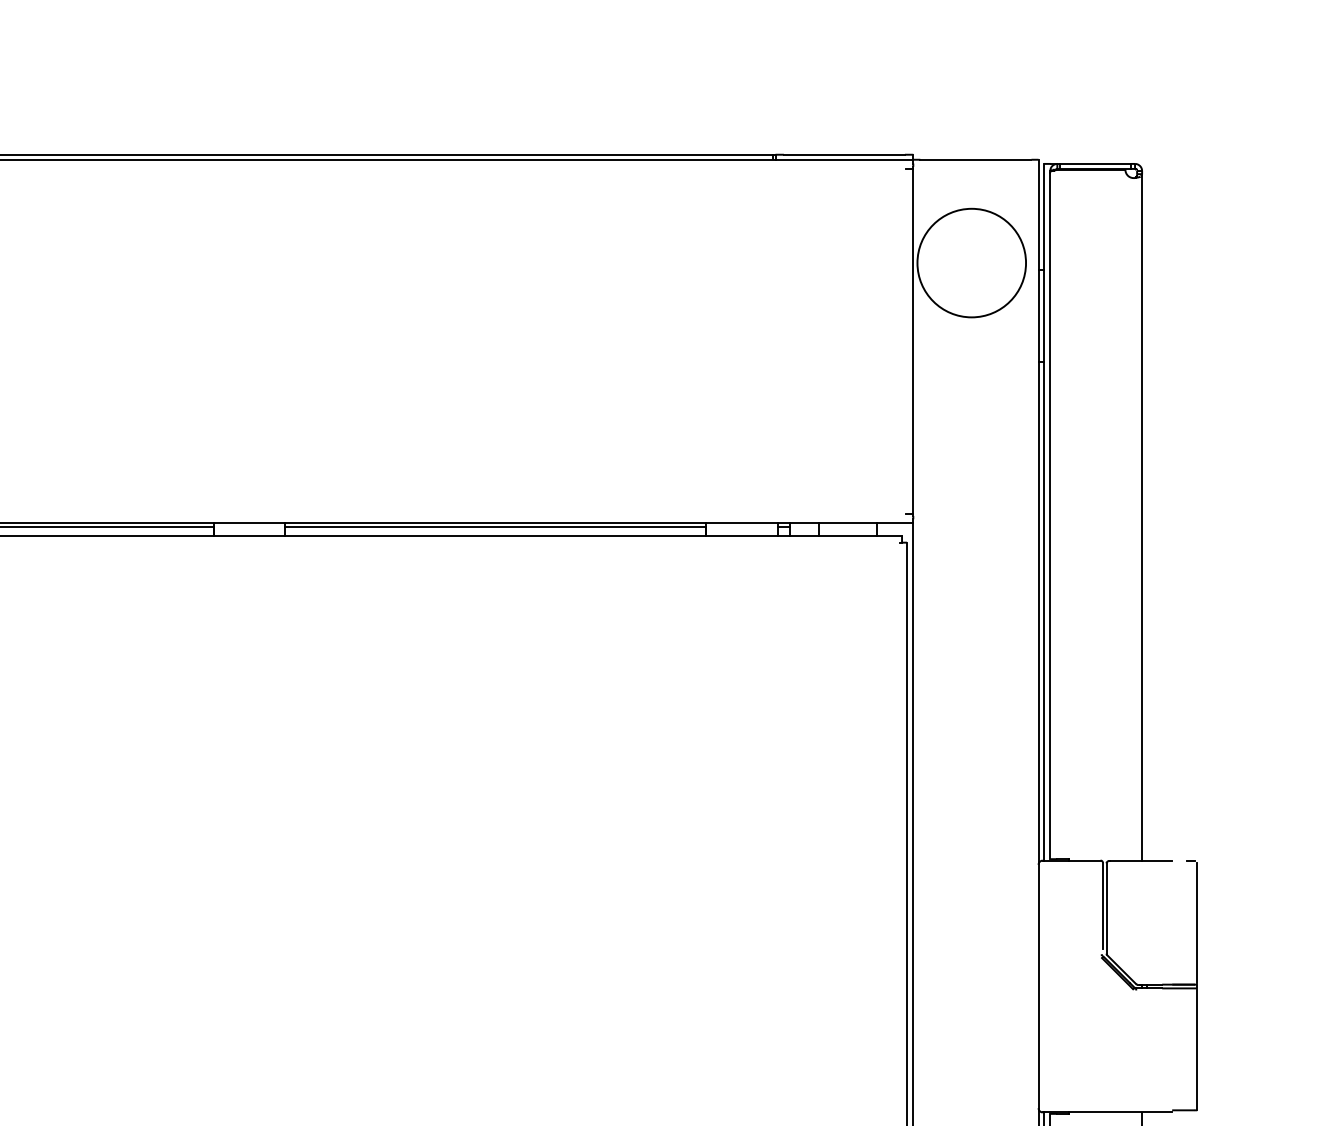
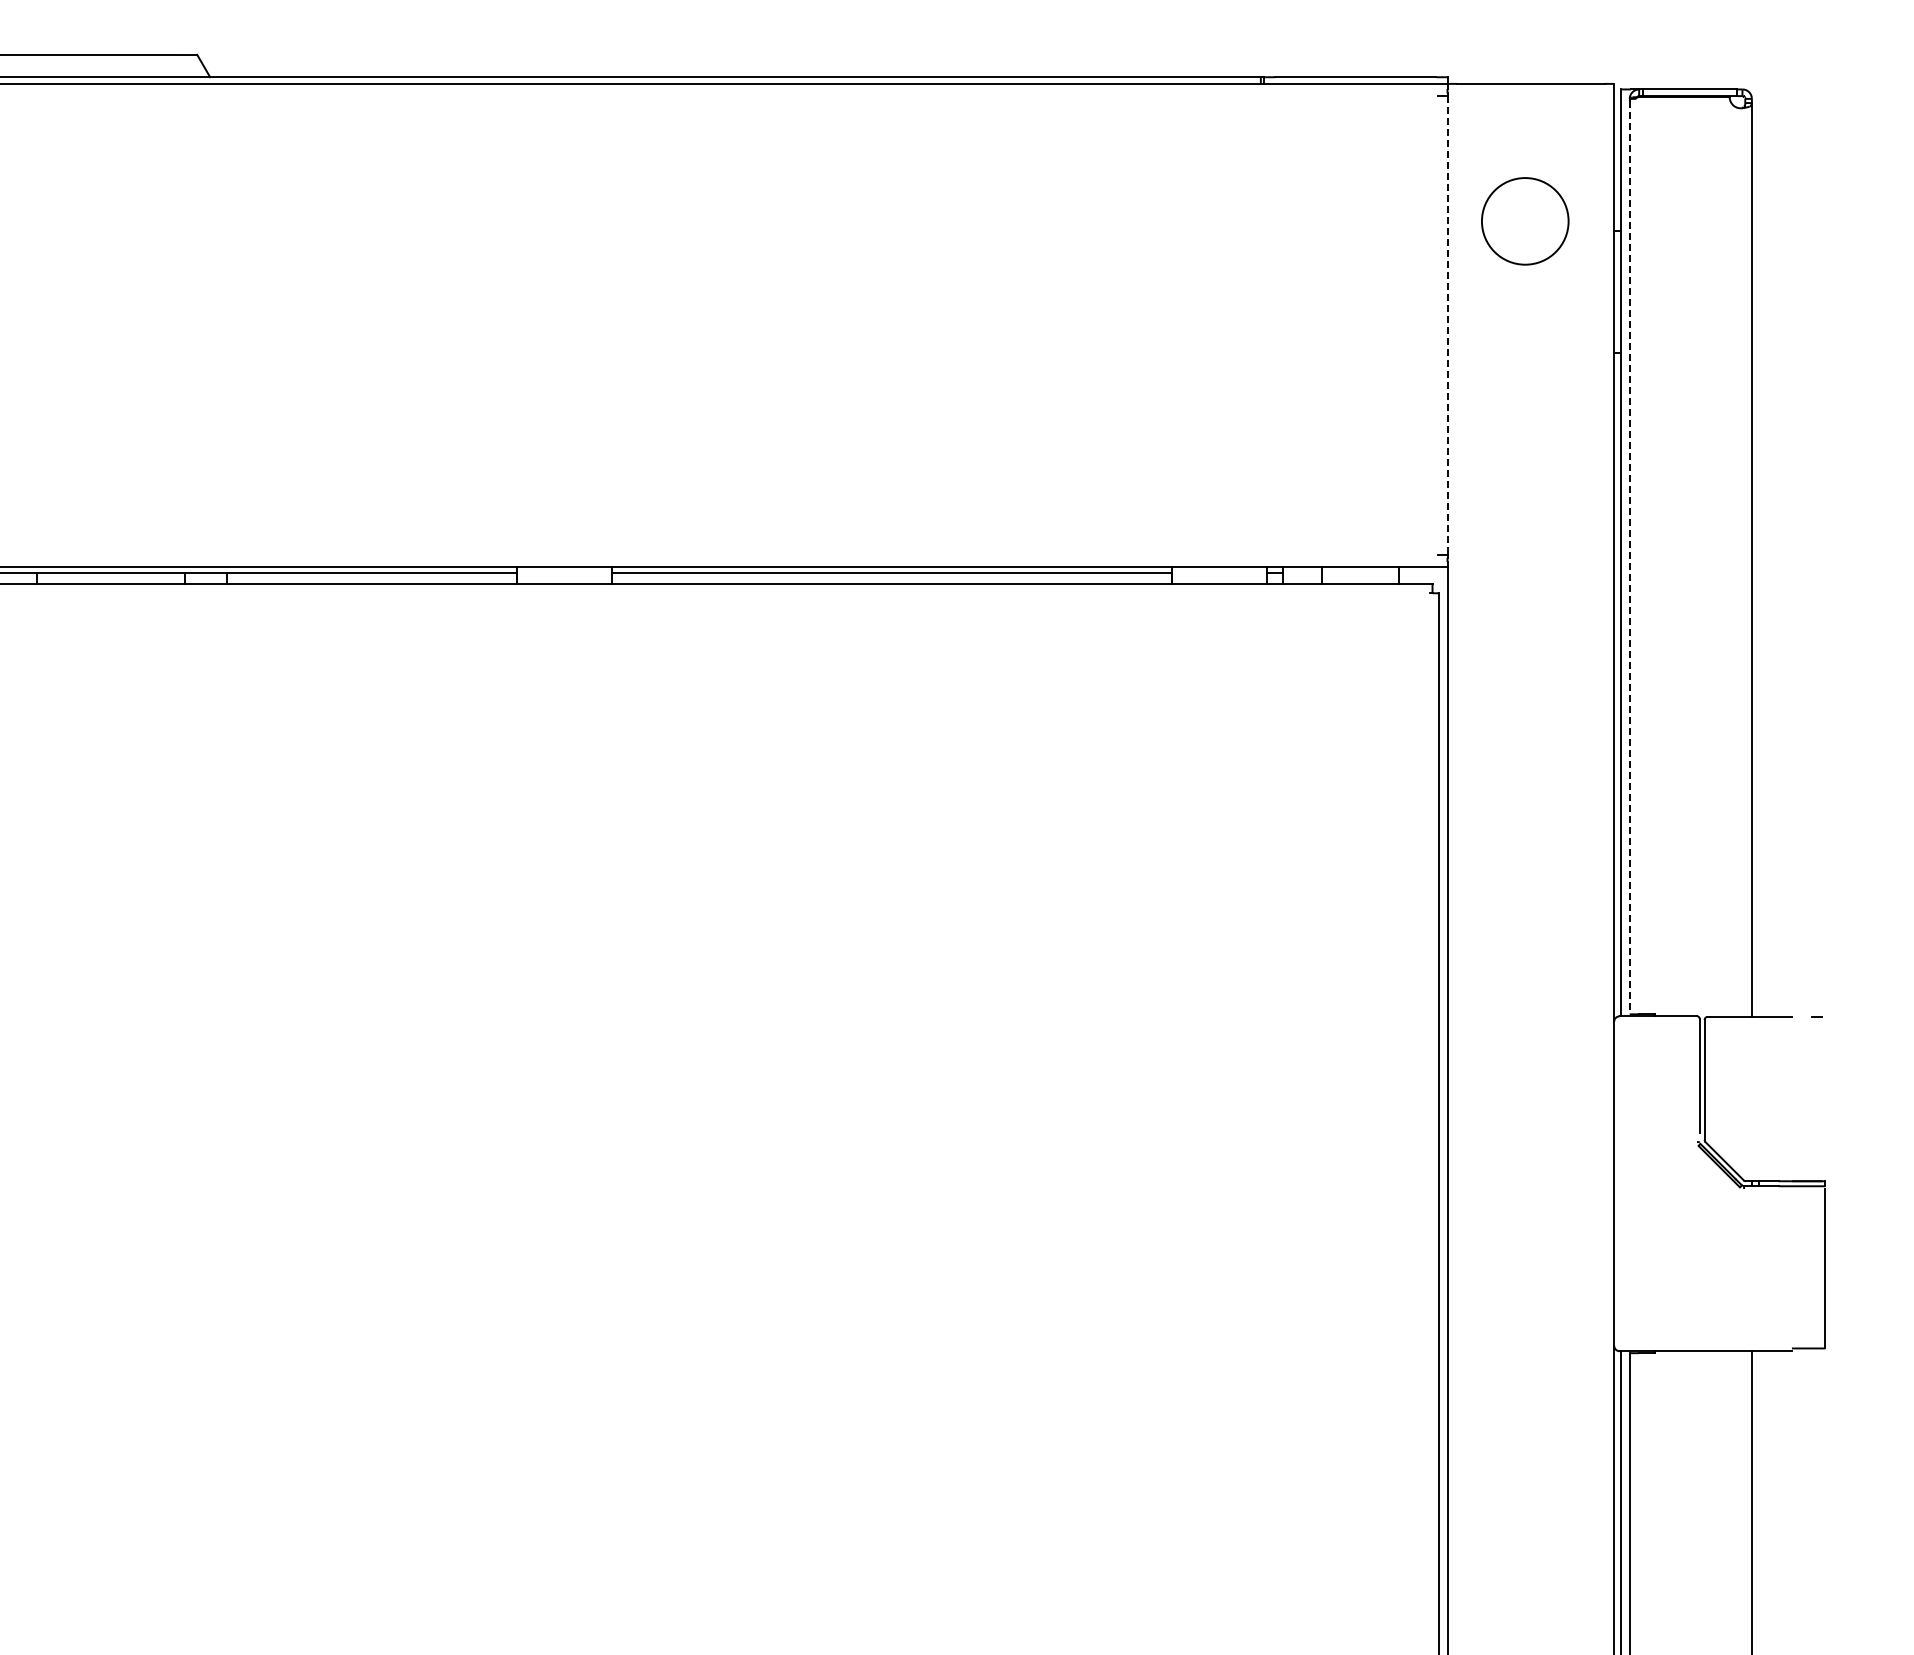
circle: (971, 263) -> (1525, 221), size x0.6
line: (913, 342) -> (1447, 326), solid -> dashed
line: (1050, 515) -> (1629, 557), solid -> dashed
line: (1197, 922) -> (1825, 1098), removed

